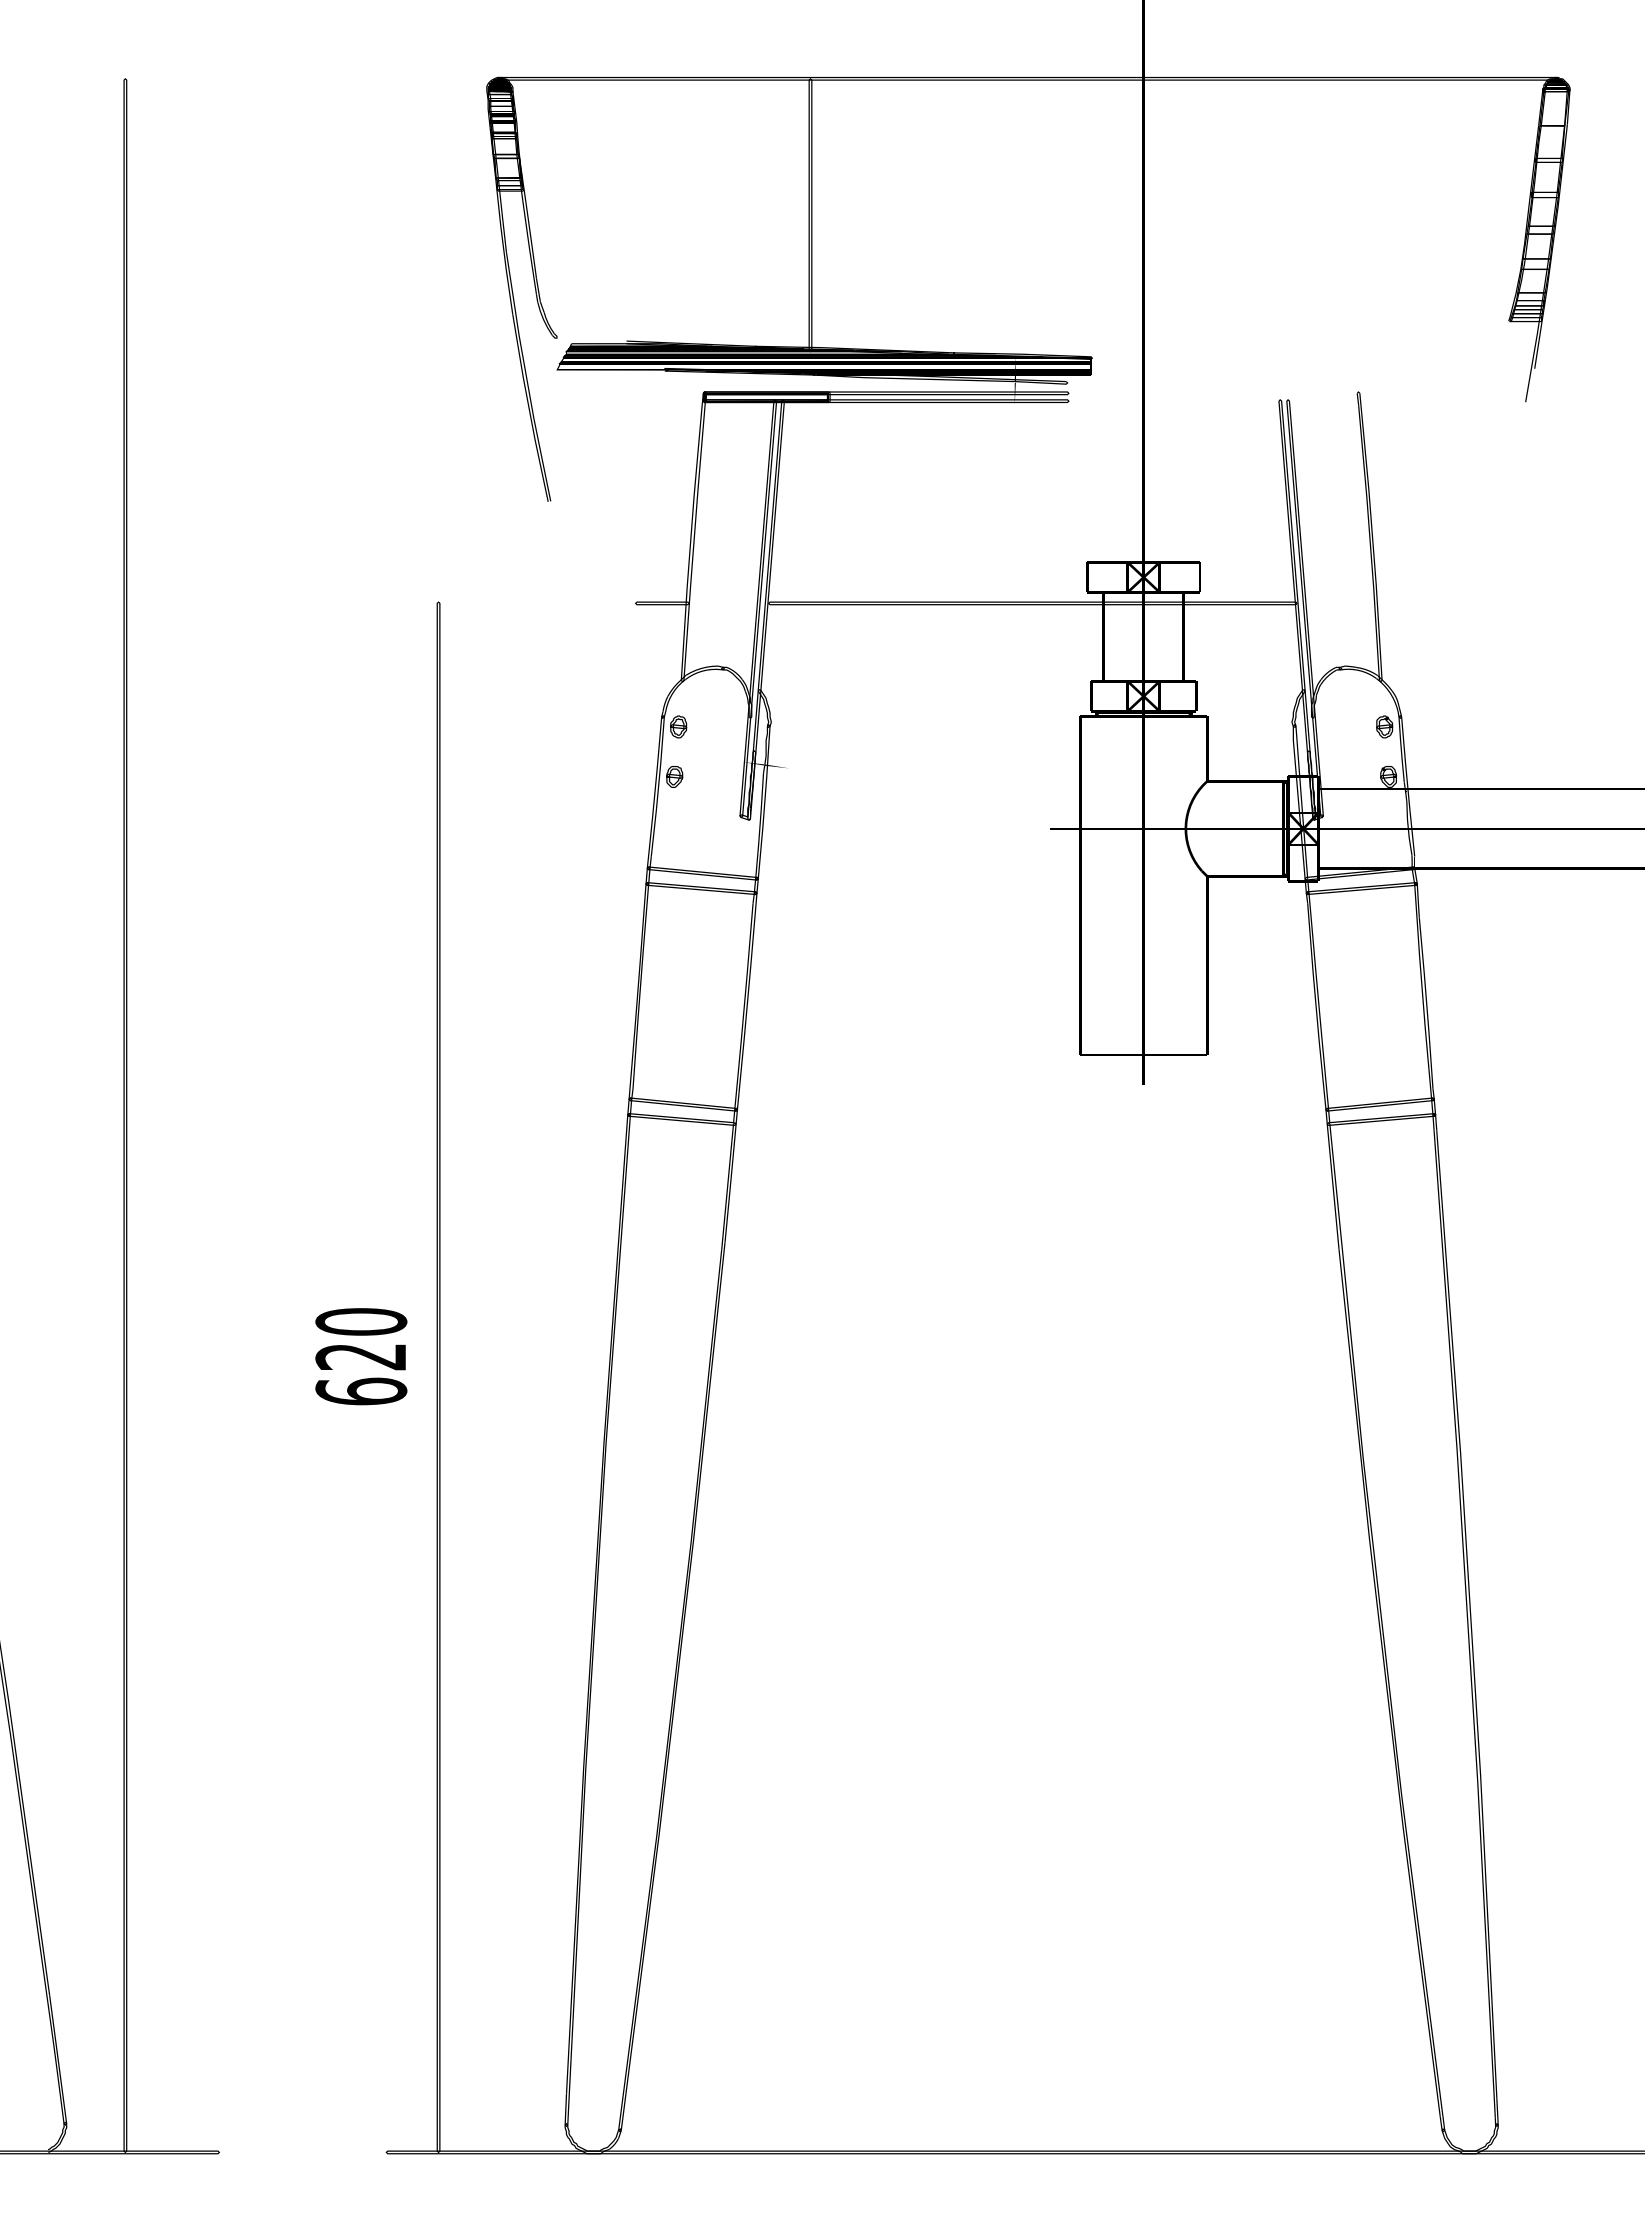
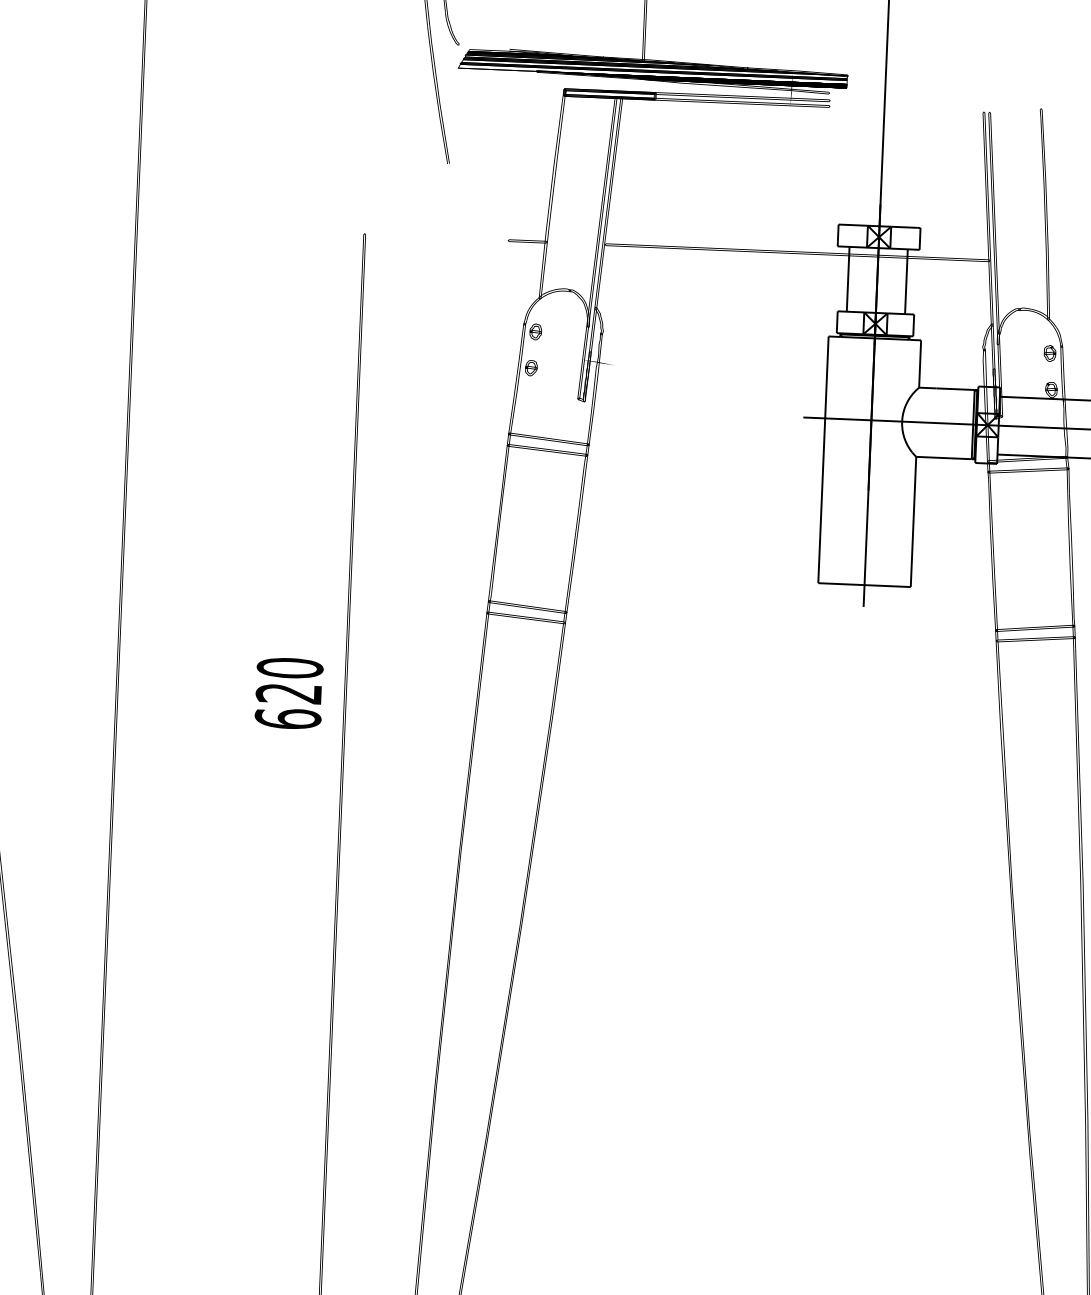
text: (361, 1356) -> (289, 693), moved

